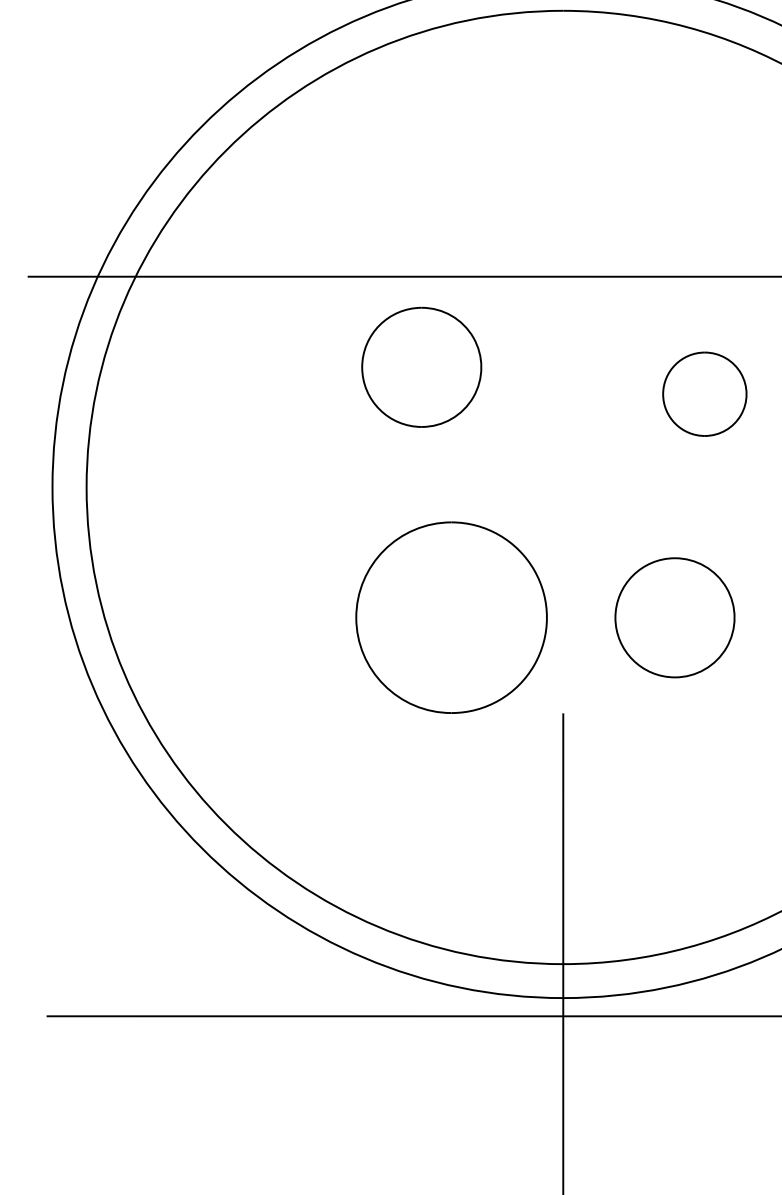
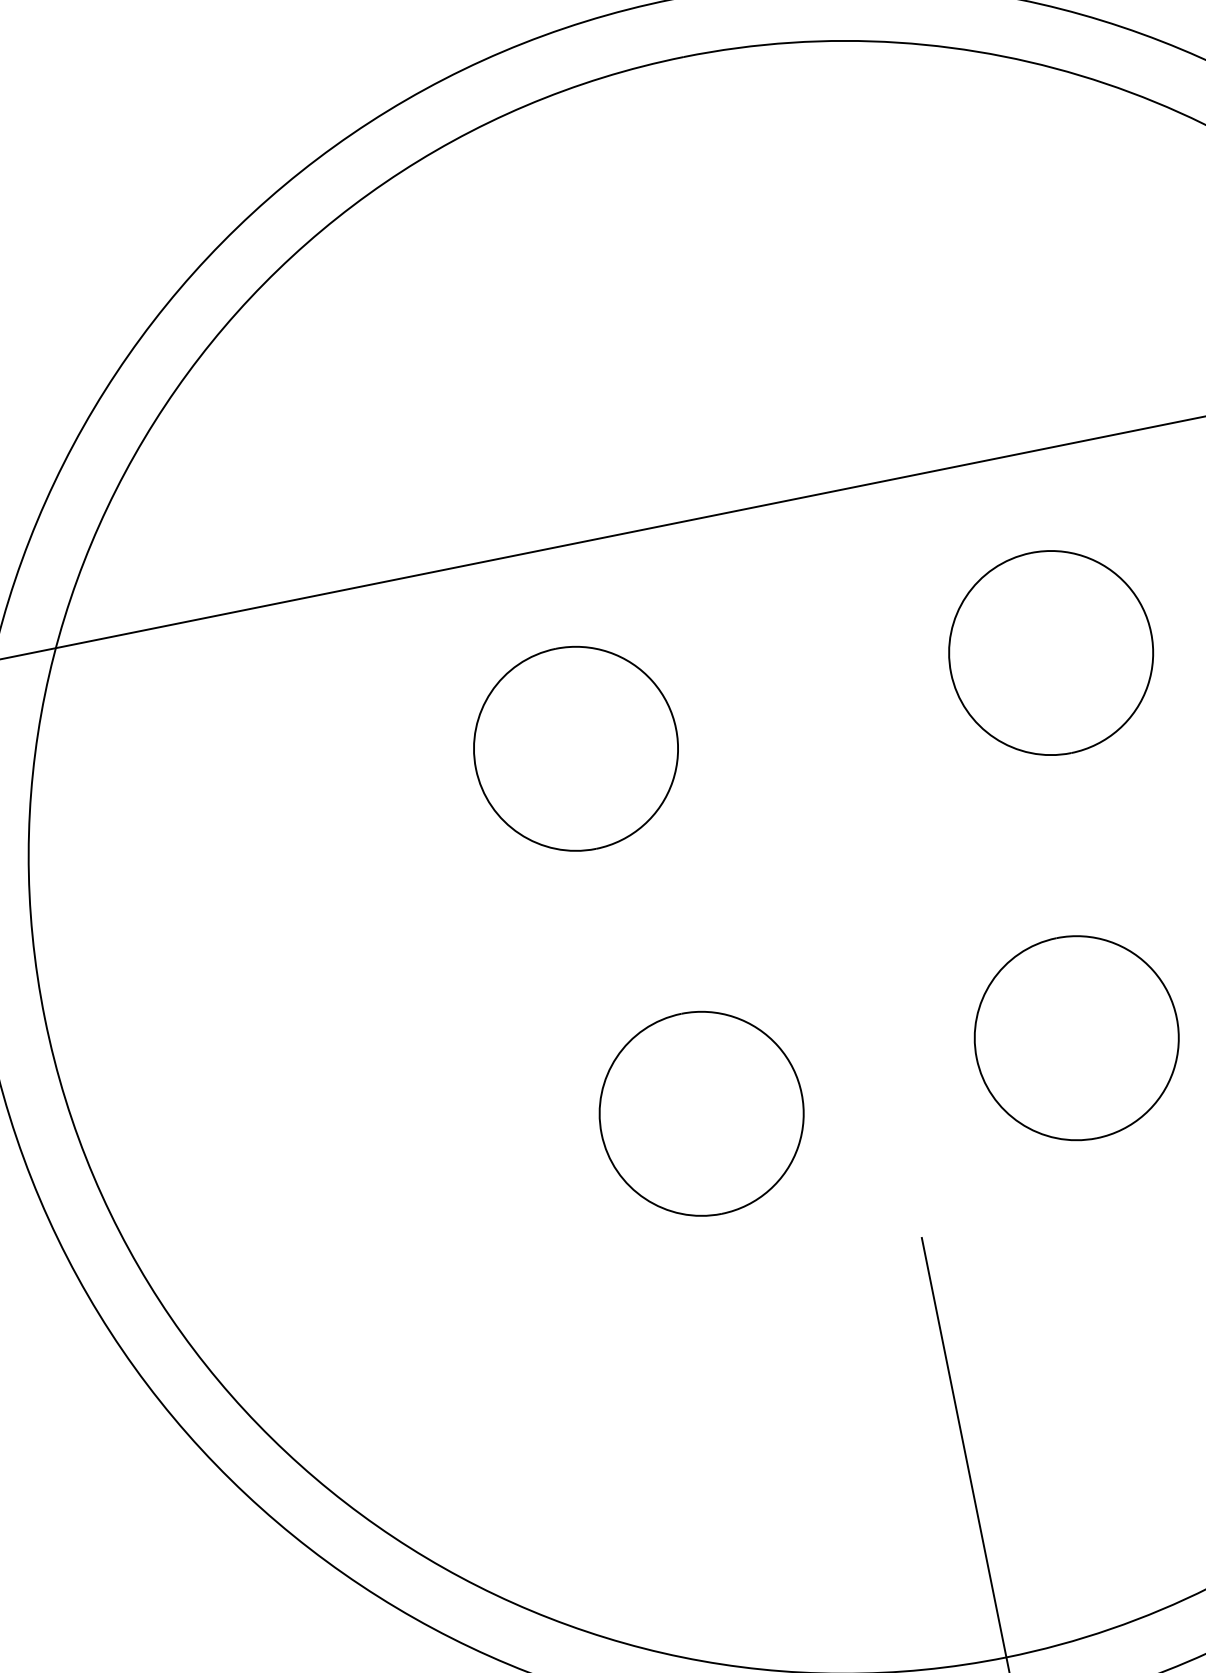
part: (421, 366) -> (575, 747), moved
part: (704, 393) -> (1050, 651), size x1.43
part: (451, 617) -> (701, 1113), size x0.62

